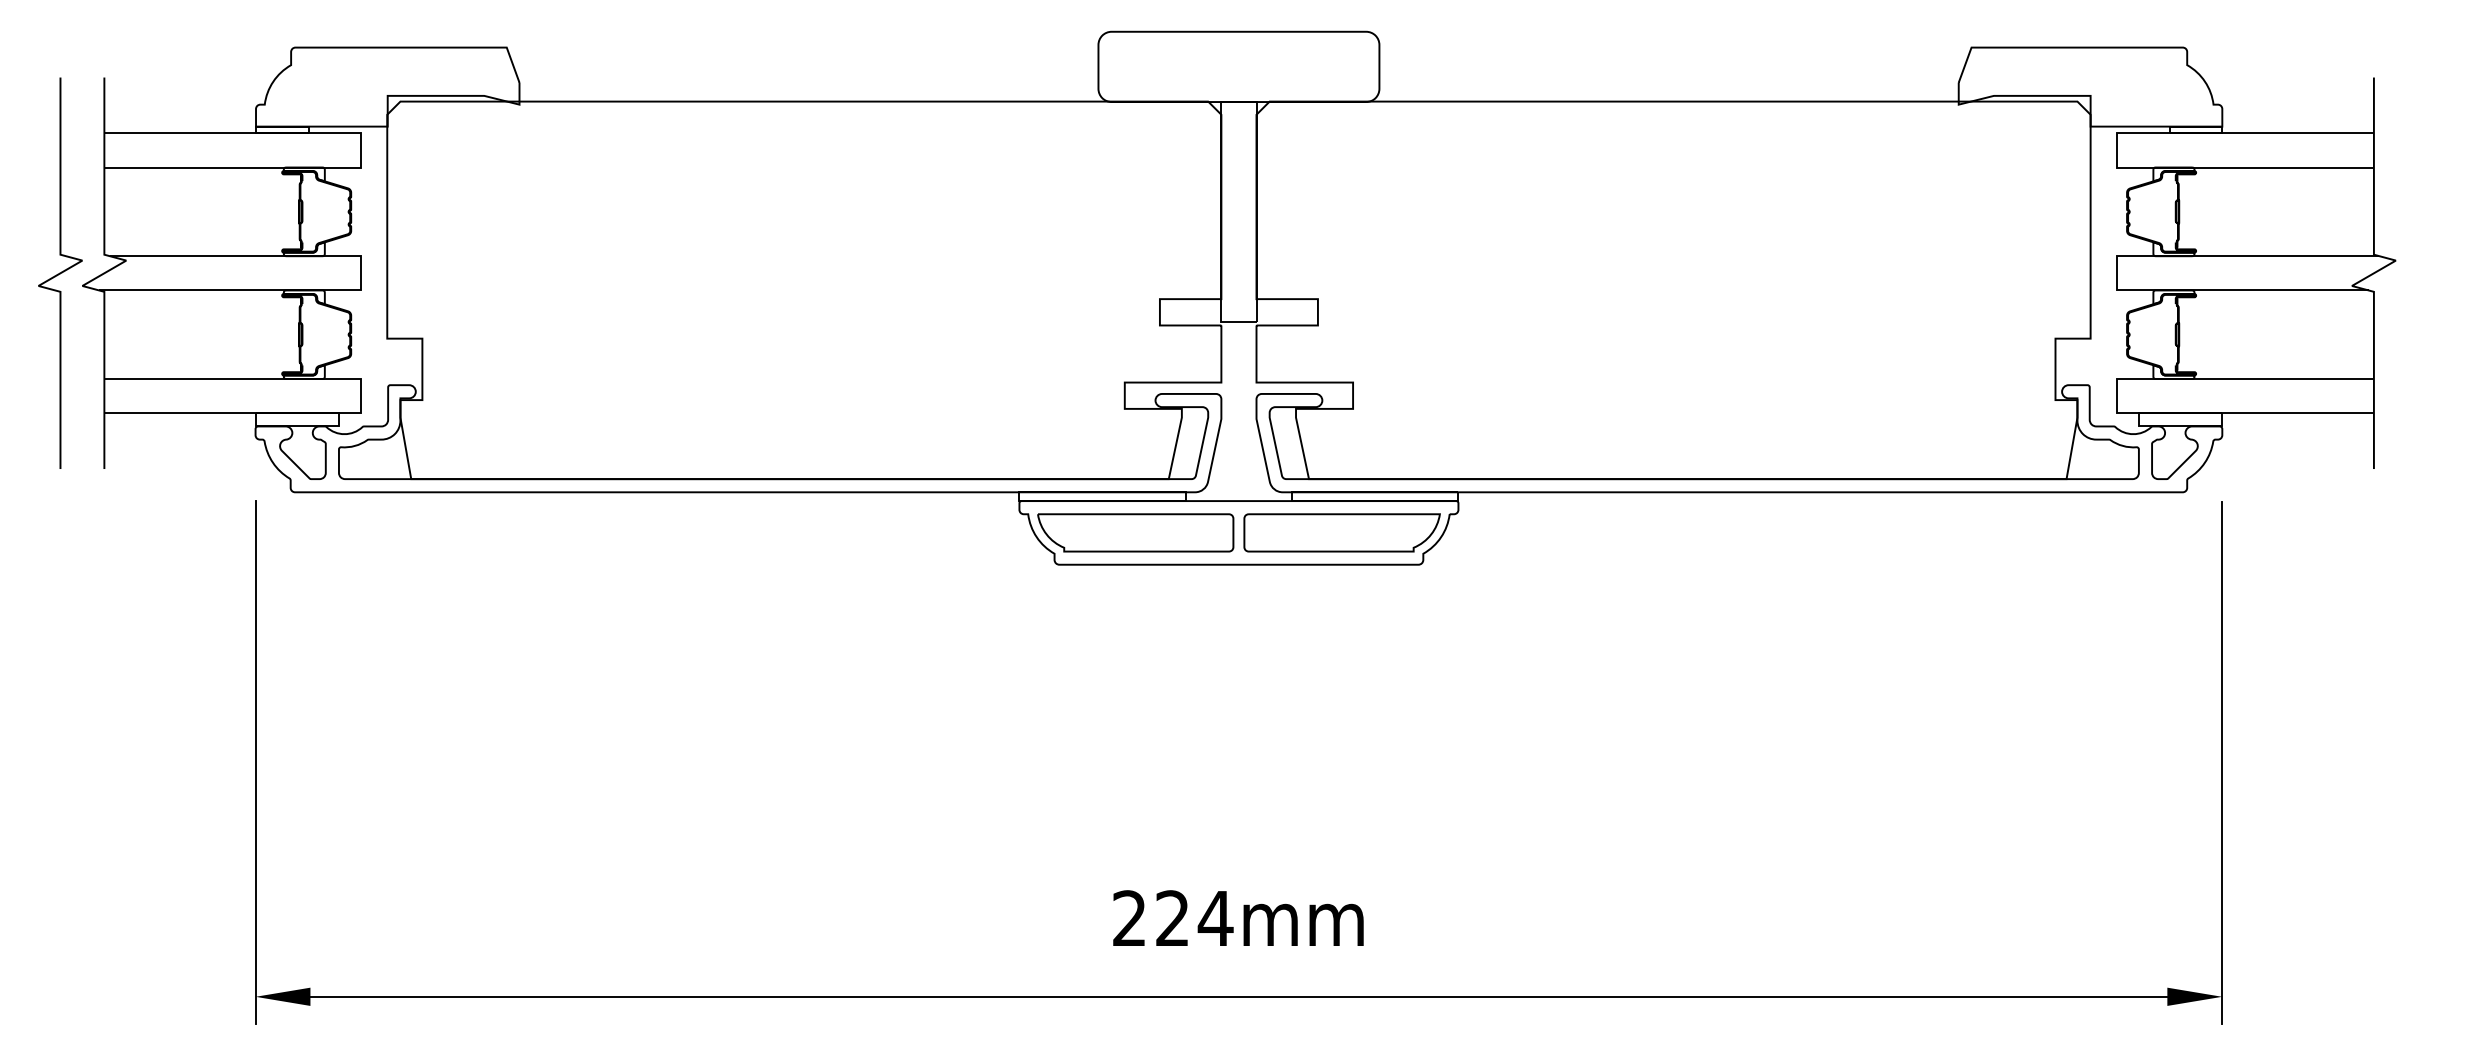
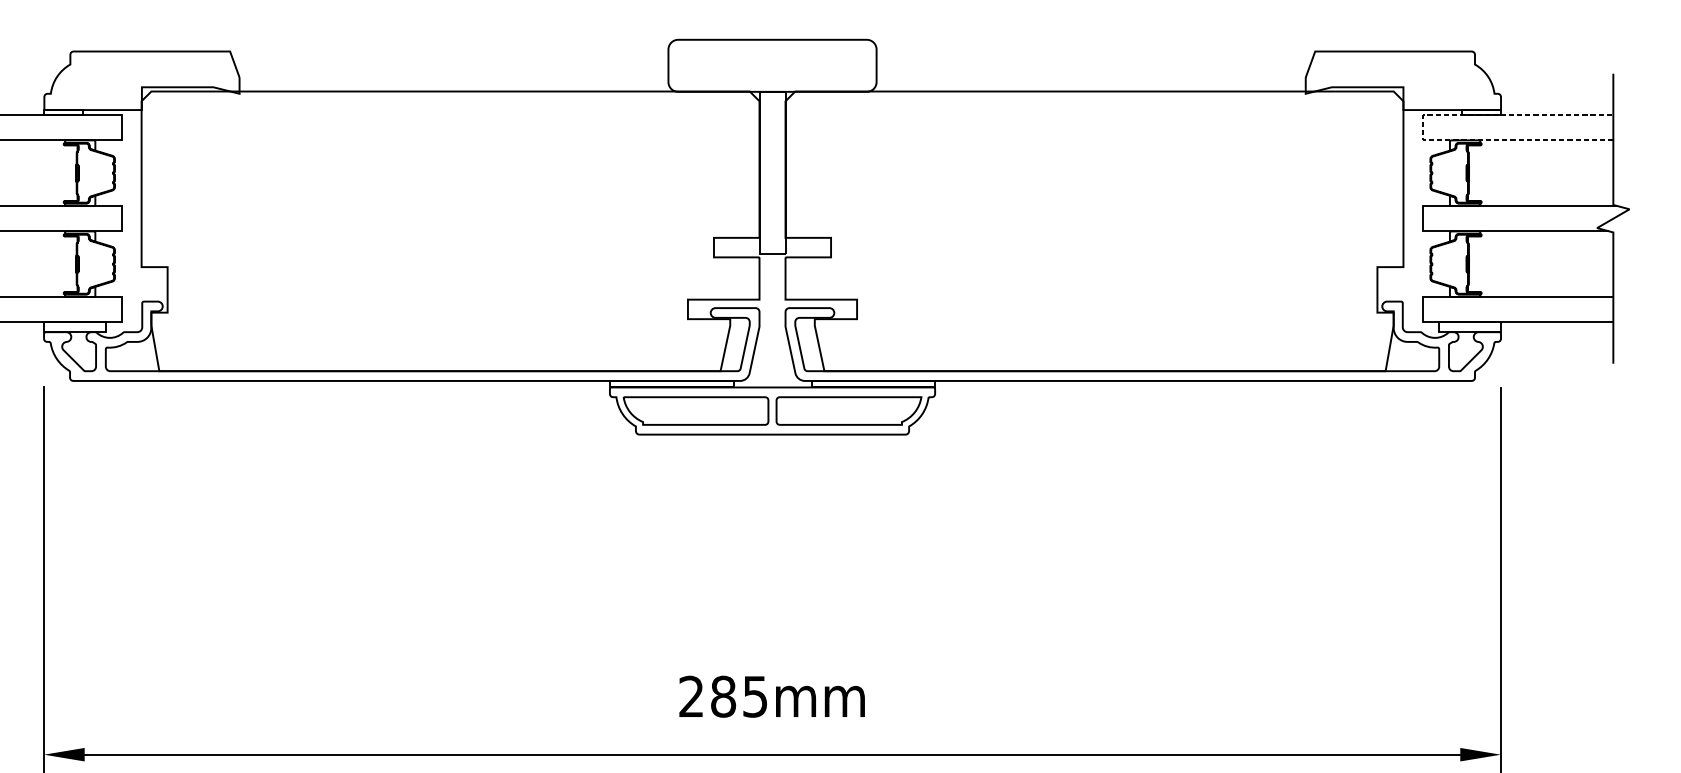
line: (2117, 149) -> (1423, 127), solid -> dashed
text: (1194, 918) -> (739, 696), 224mm -> 285mm

